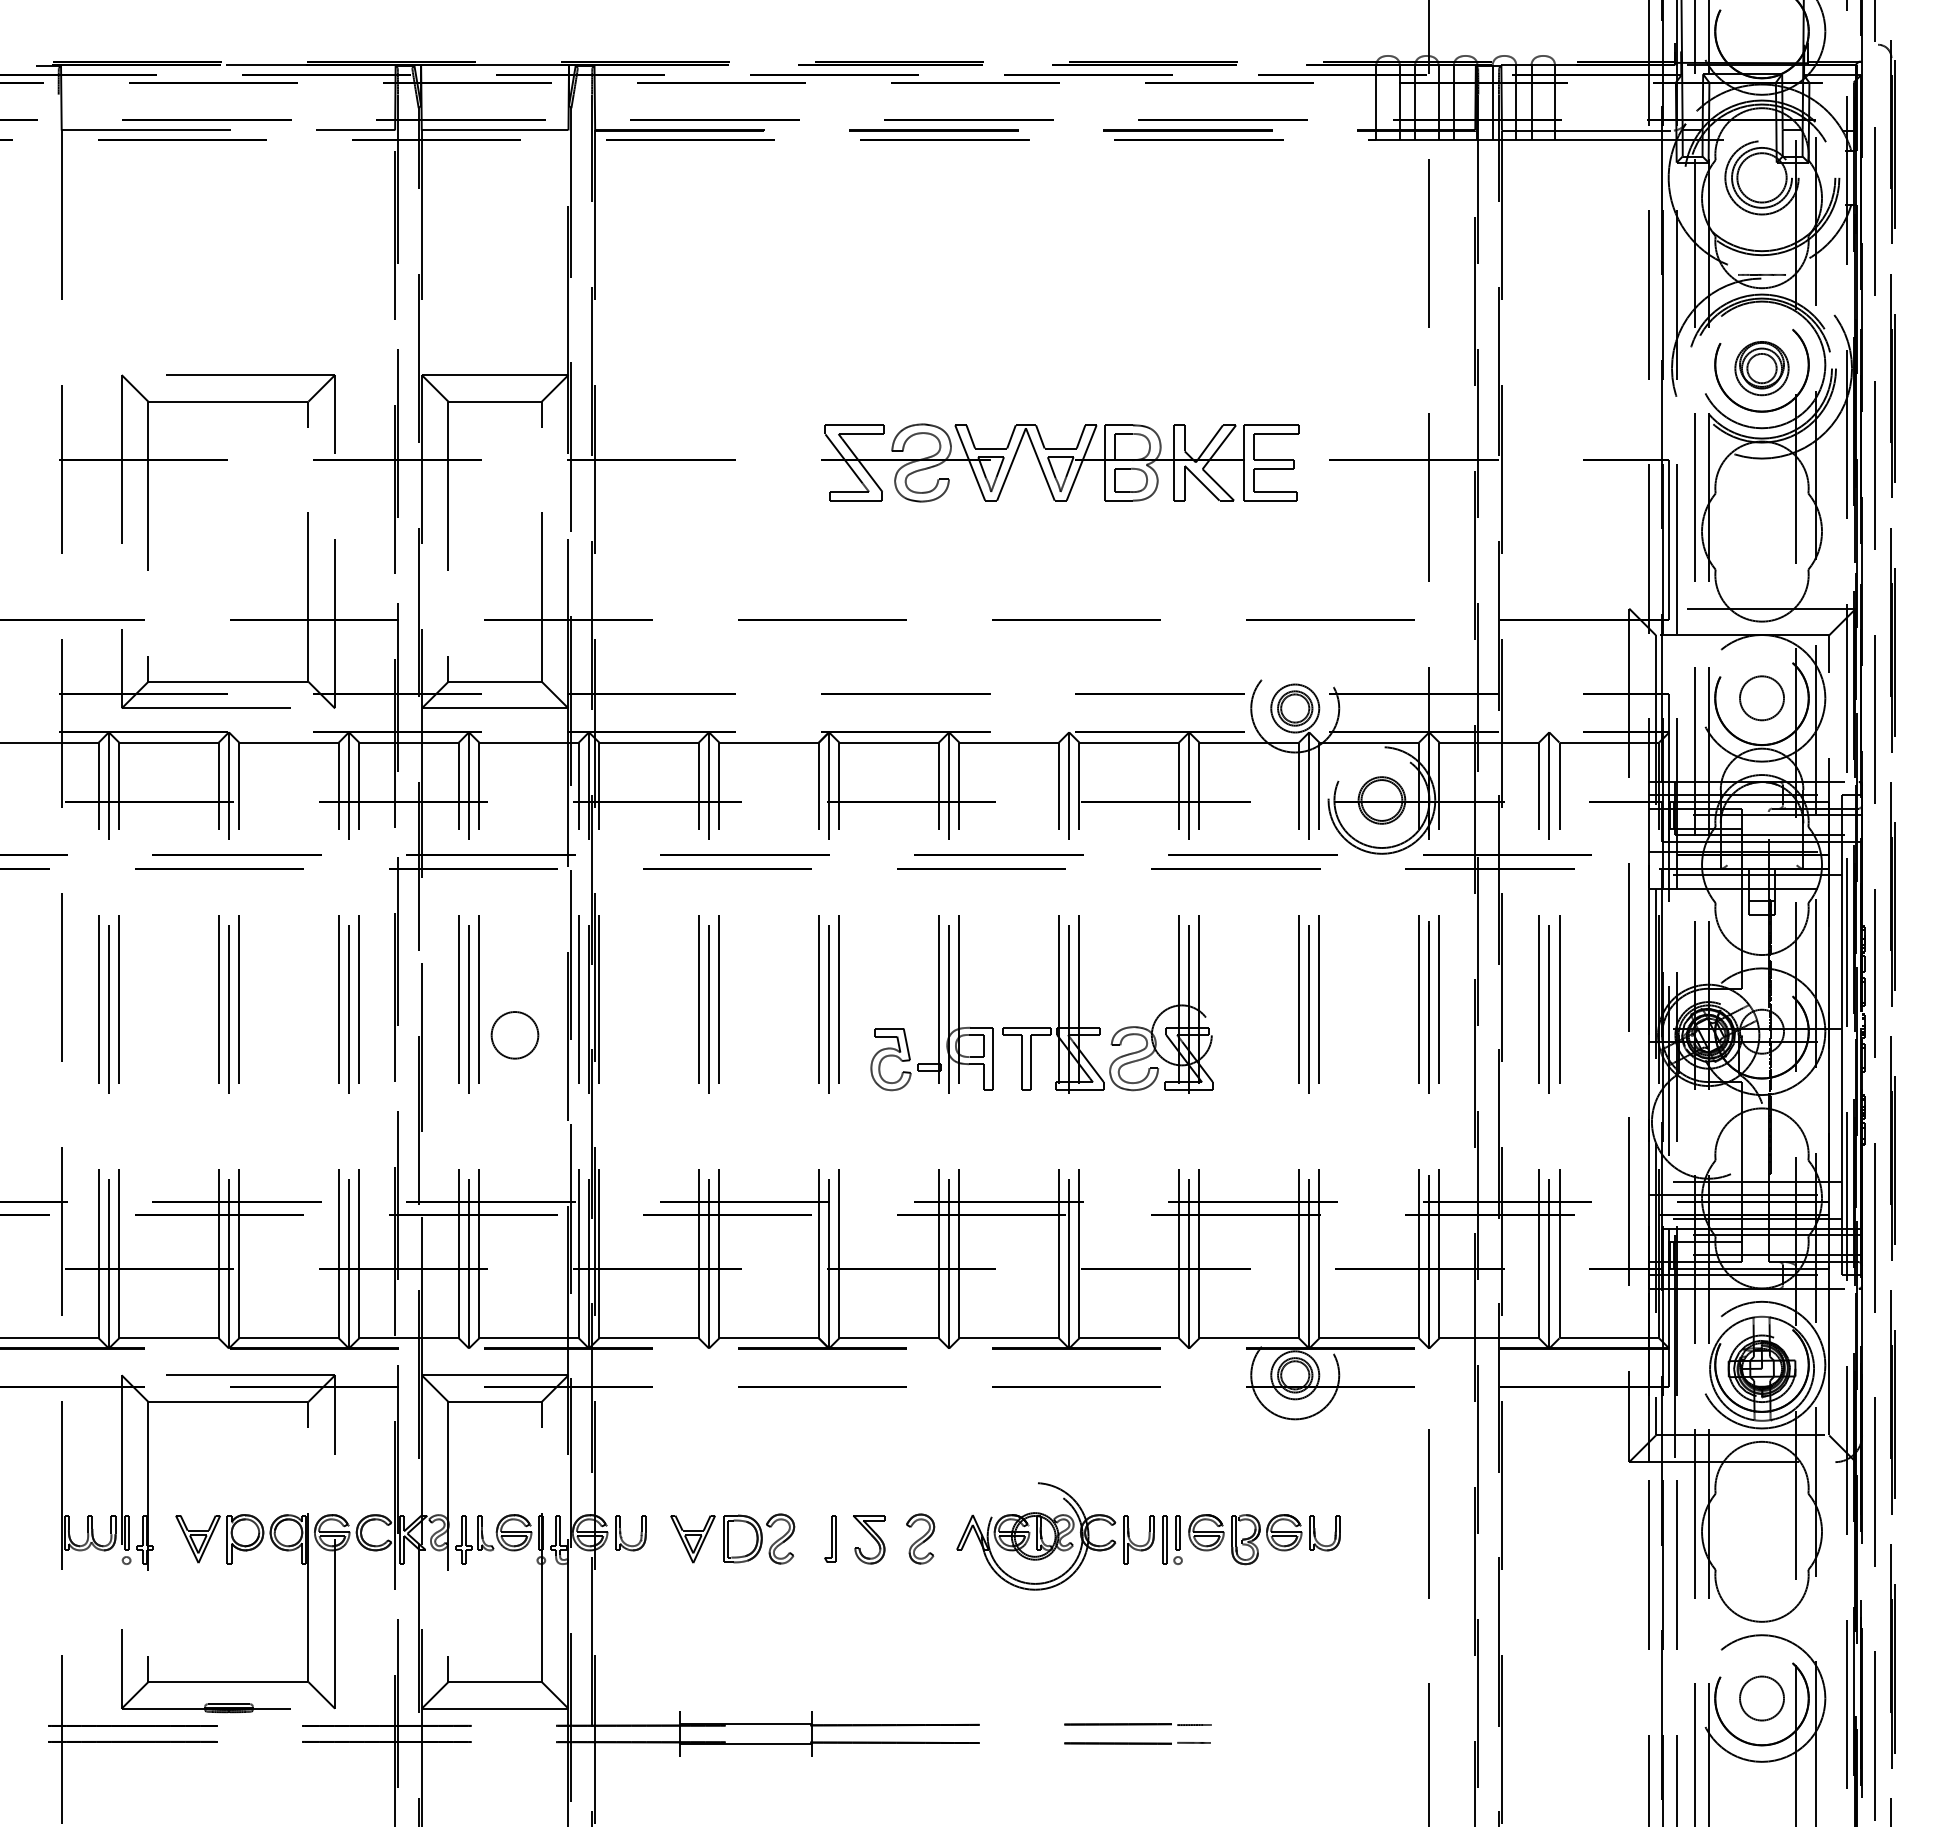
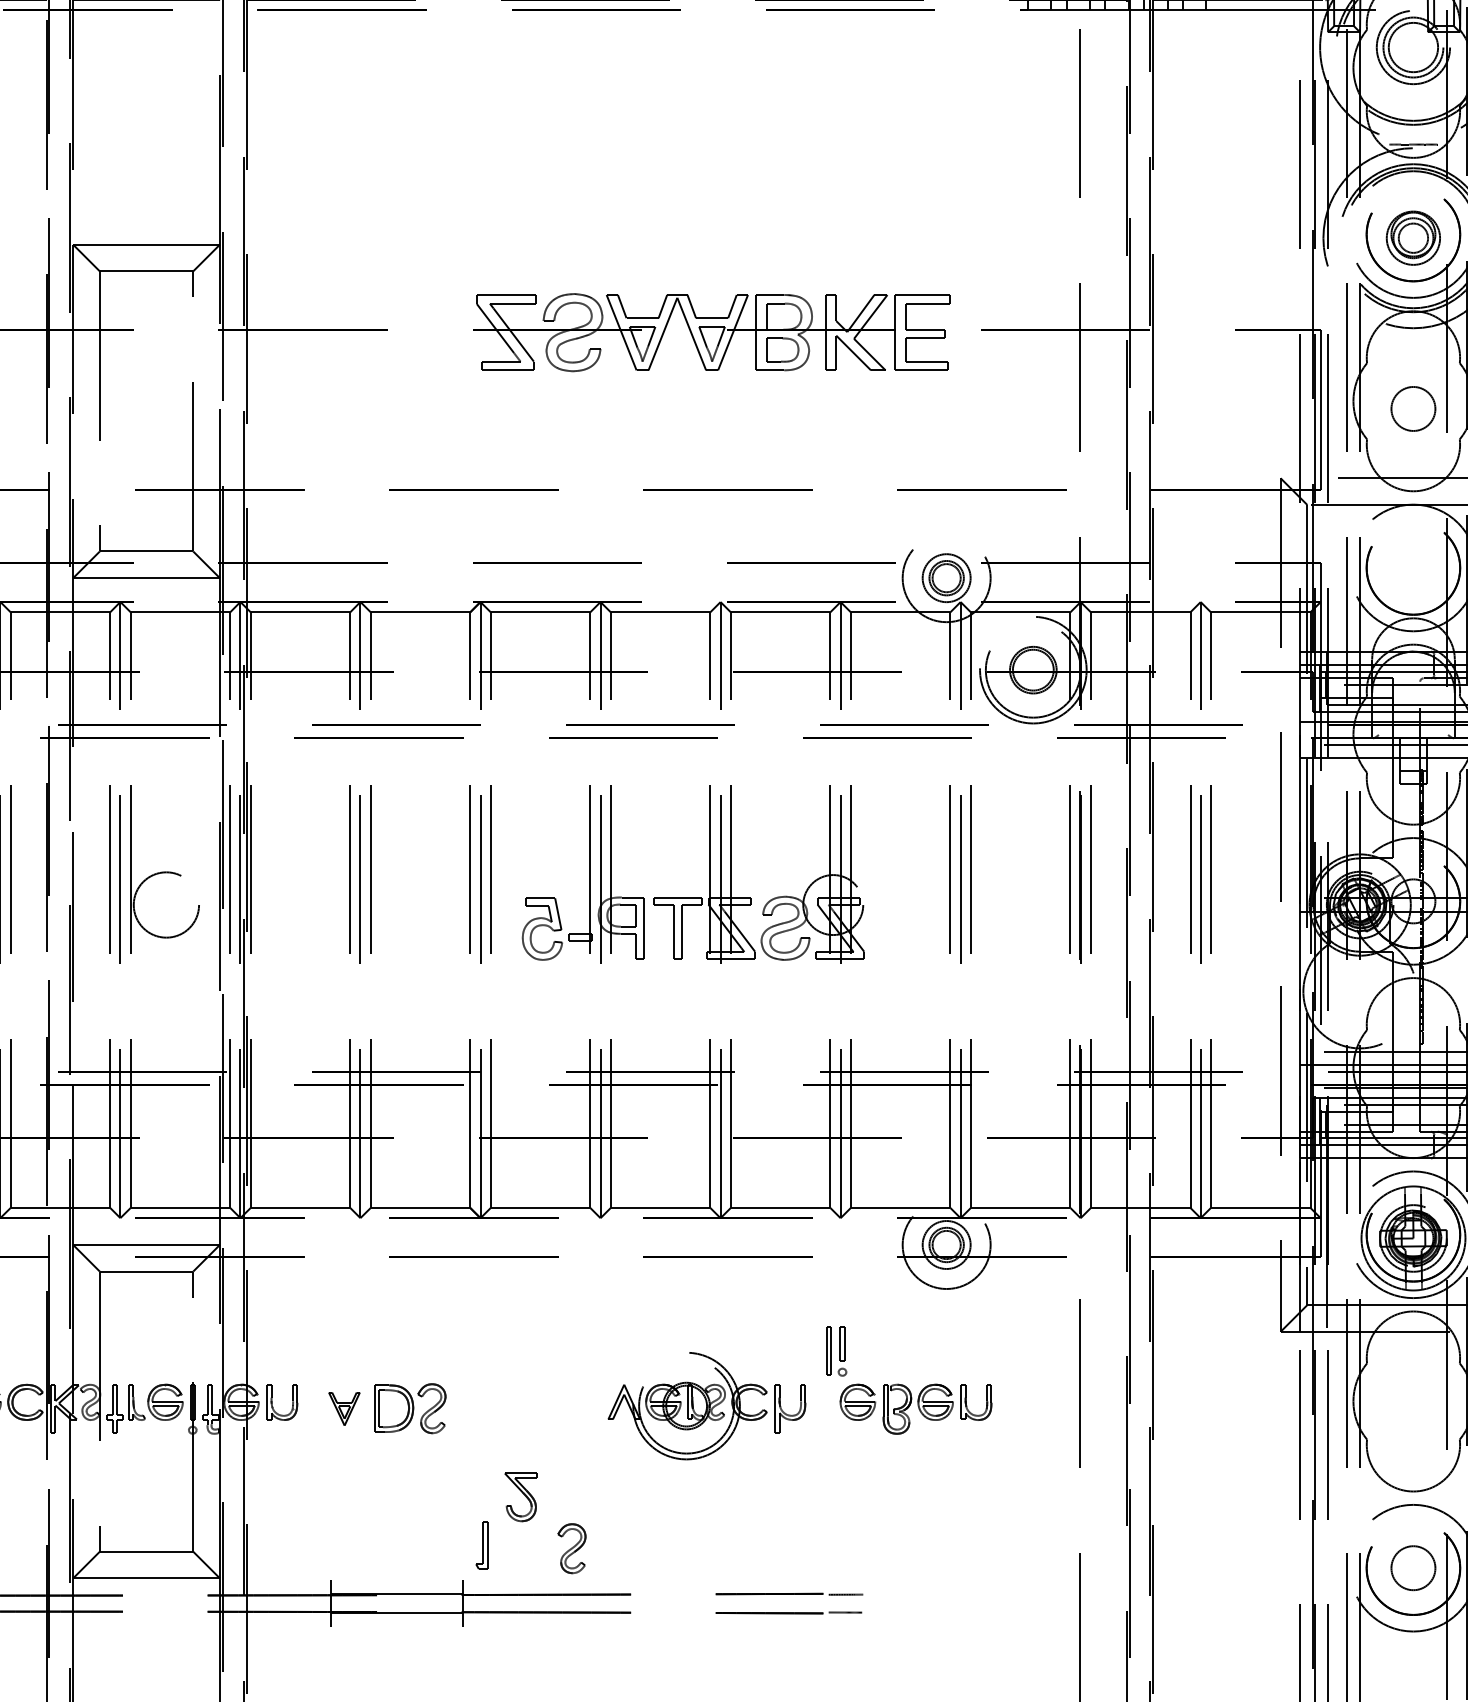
circle: (1761, 698) -> (1412, 409), moved
circle: (514, 1035) -> (165, 905), size x1.4
part: (830, 1538) -> (481, 1545), moved
part: (920, 1538) -> (571, 1548), moved
part: (692, 1539) -> (343, 1409), size x0.7
part: (869, 1539) -> (520, 1497), moved
part: (1172, 1539) -> (836, 1351), moved

